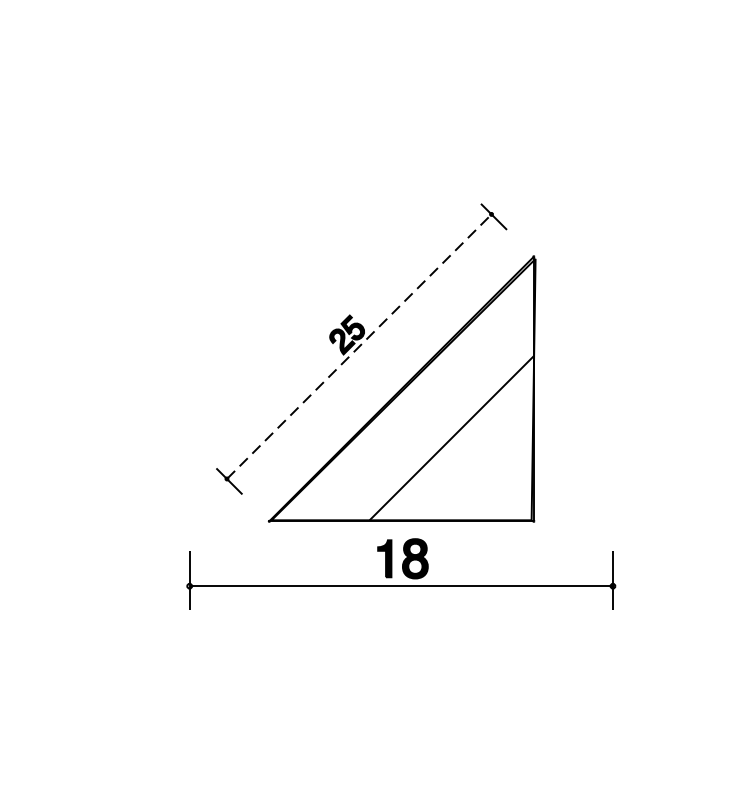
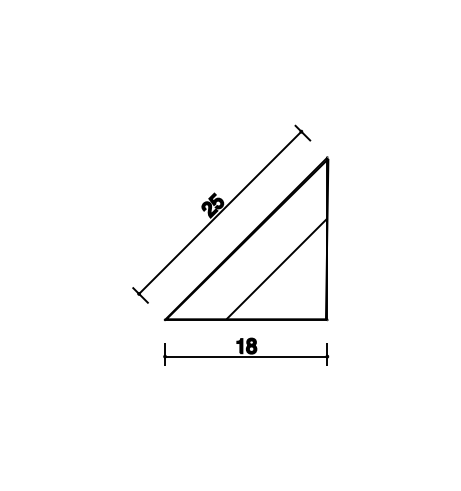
line: (359, 346) -> (220, 212), dashed -> solid
part: (402, 572) -> (246, 351), size x0.62

